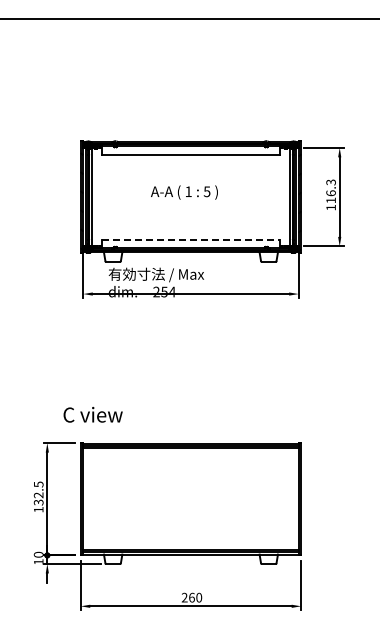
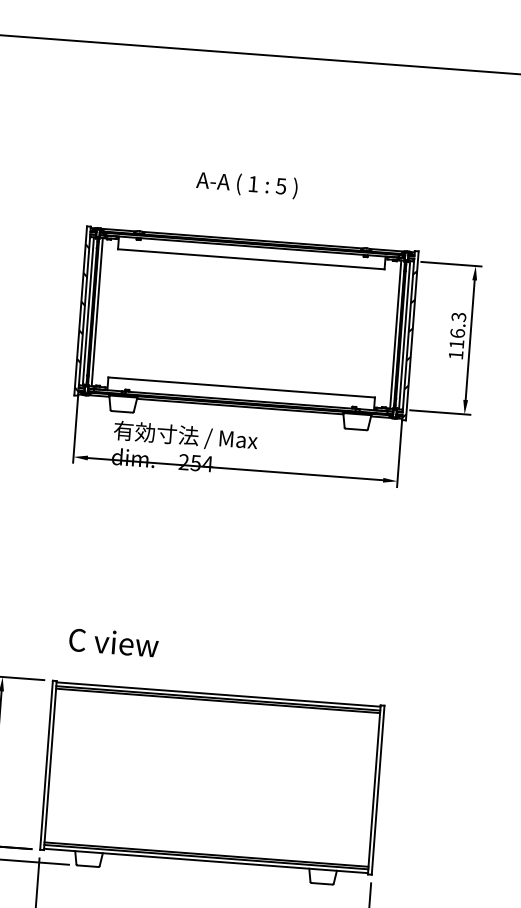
text: (184, 192) -> (247, 184), moved
line: (190, 239) -> (240, 387), dashed -> solid
text: (92, 414) -> (112, 642), moved

